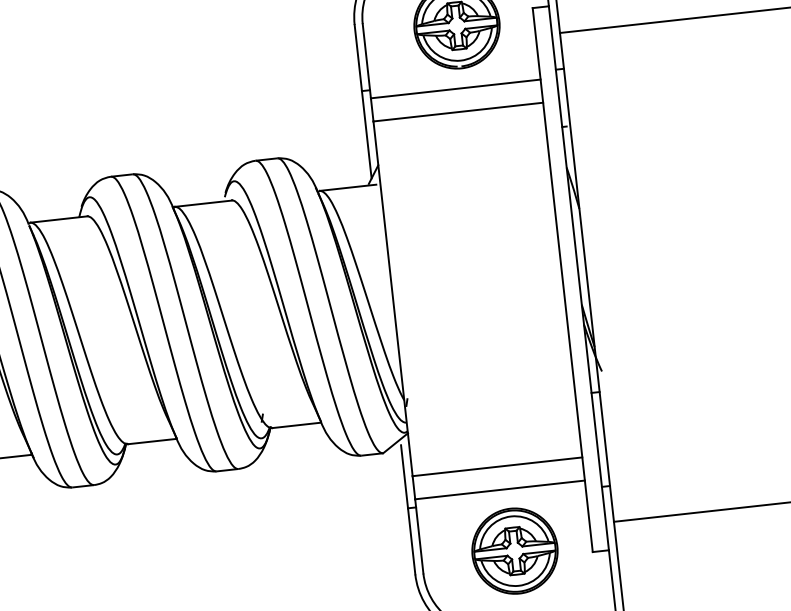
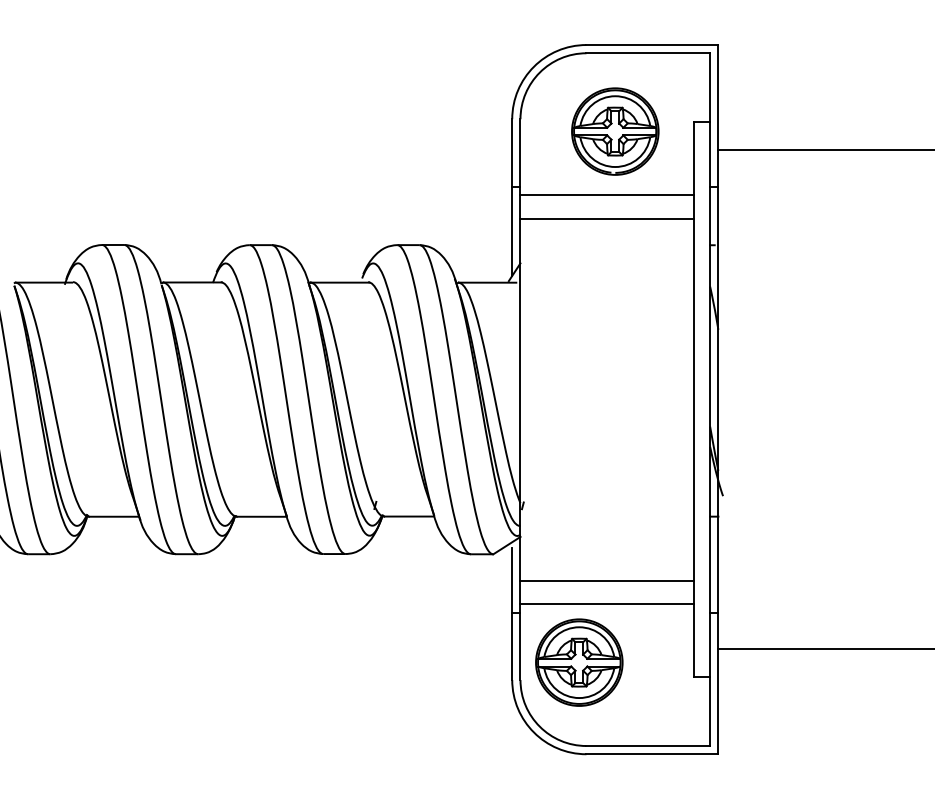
part: (515, 550) -> (579, 662), moved

